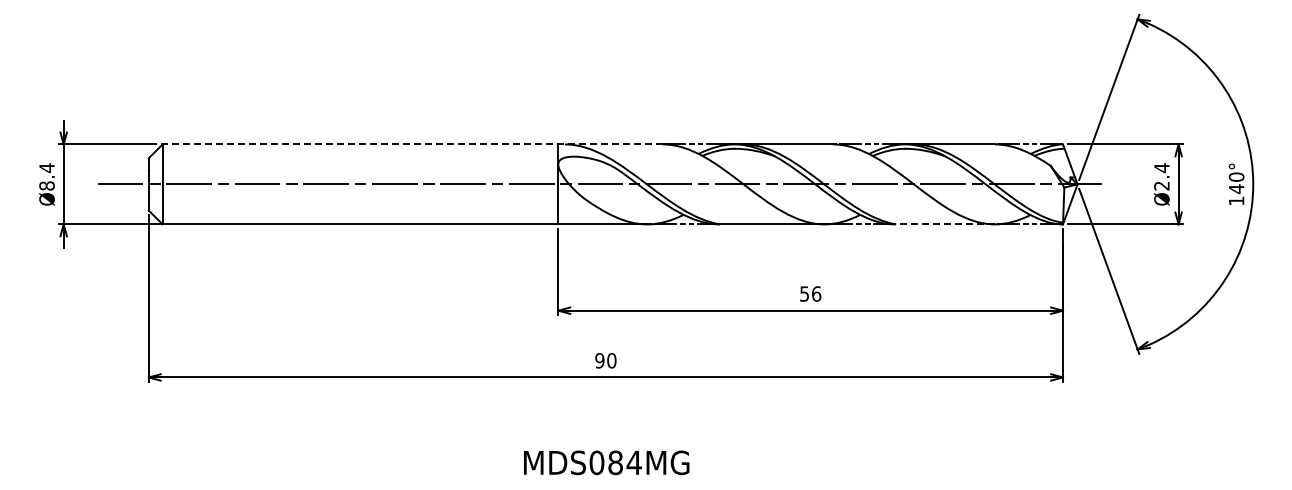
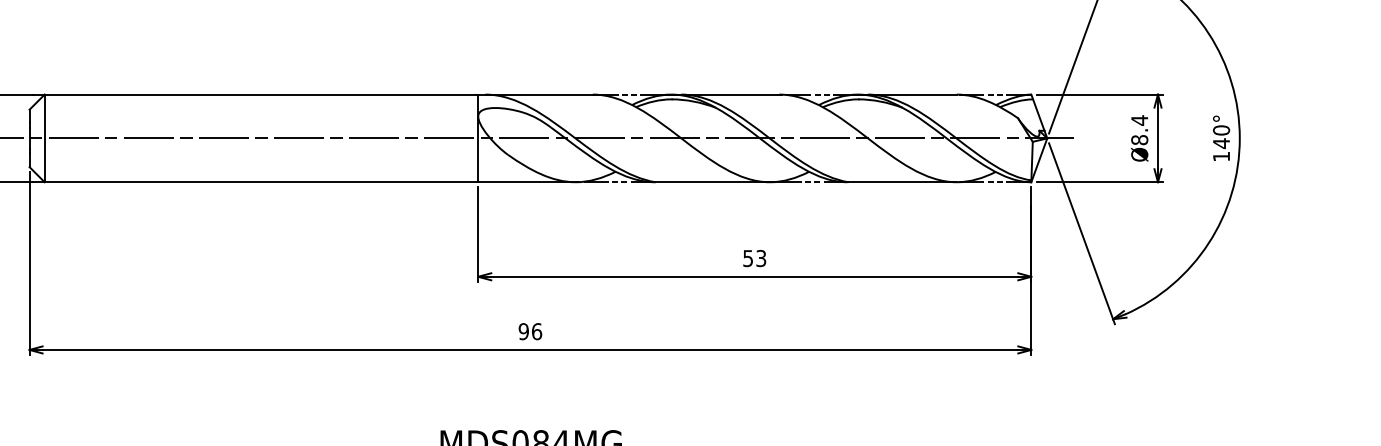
line: (407, 144) -> (313, 94), dashed -> solid
text: (1161, 185) -> (1139, 139), Ø2.4 -> Ø8.4
line: (944, 224) -> (901, 182), dashed -> solid
text: (816, 293) -> (761, 257), 56 -> 53
text: (611, 360) -> (536, 331), 90 -> 96

